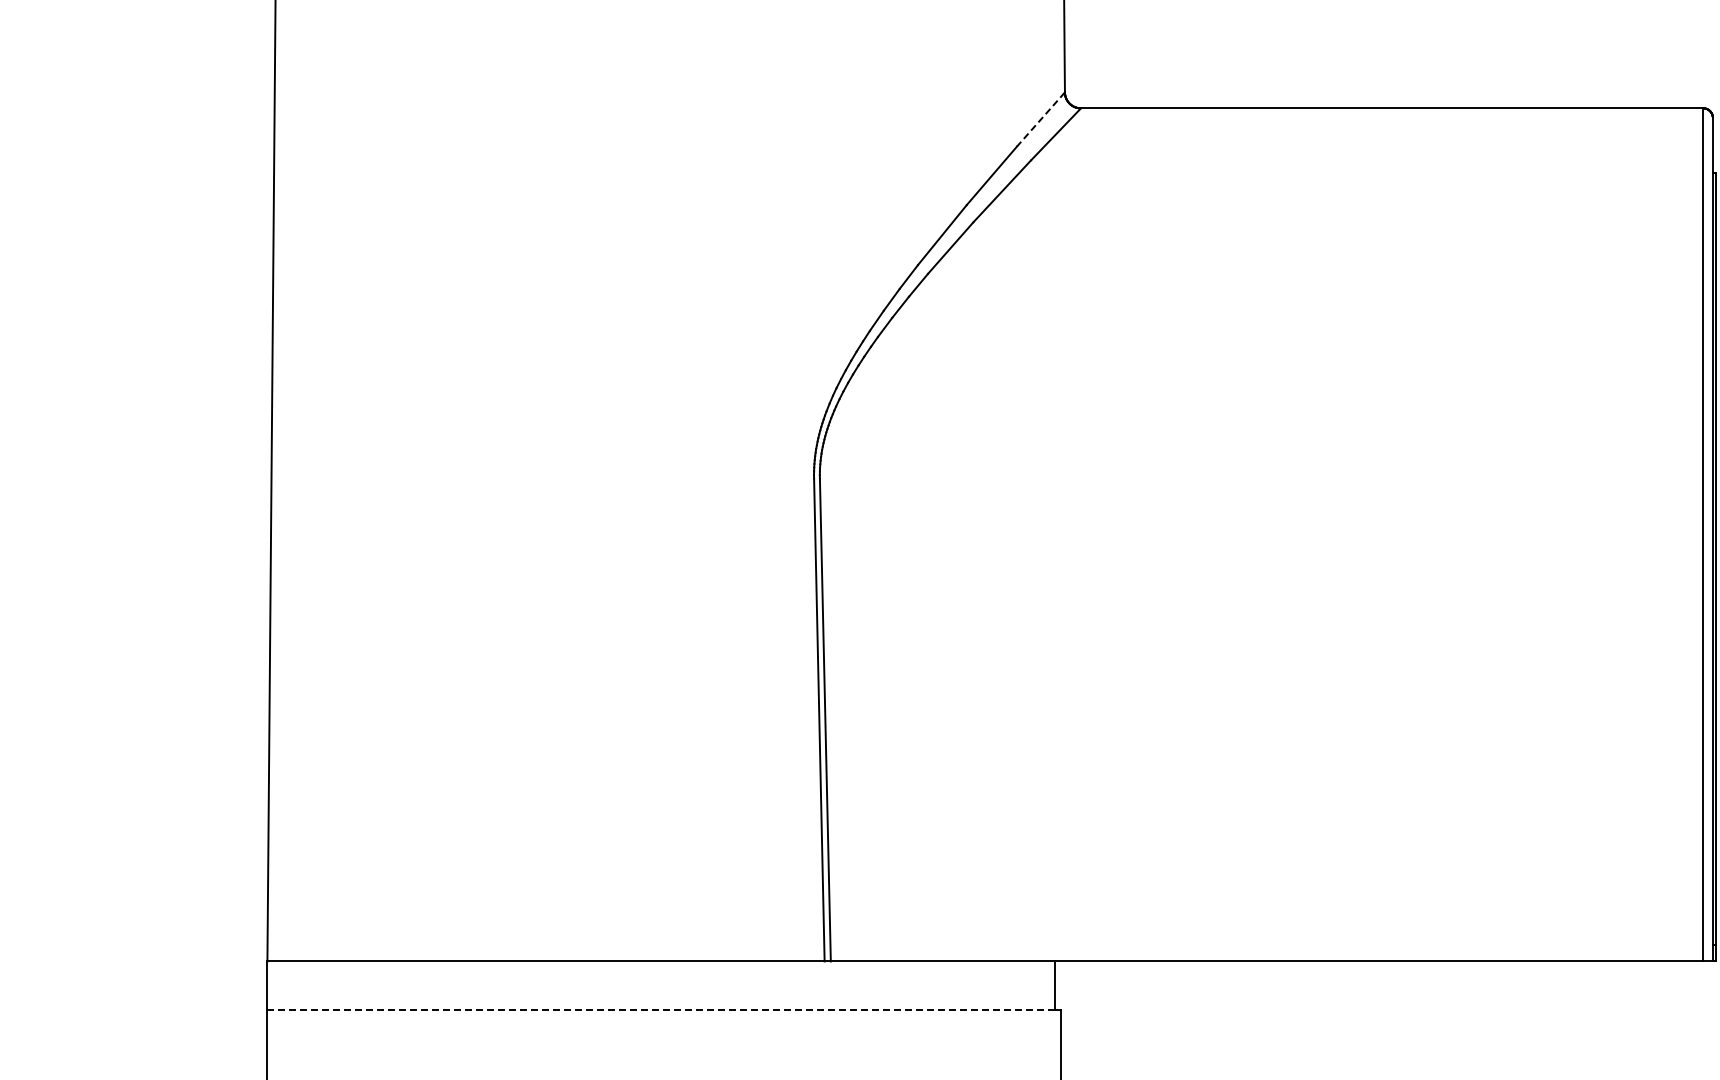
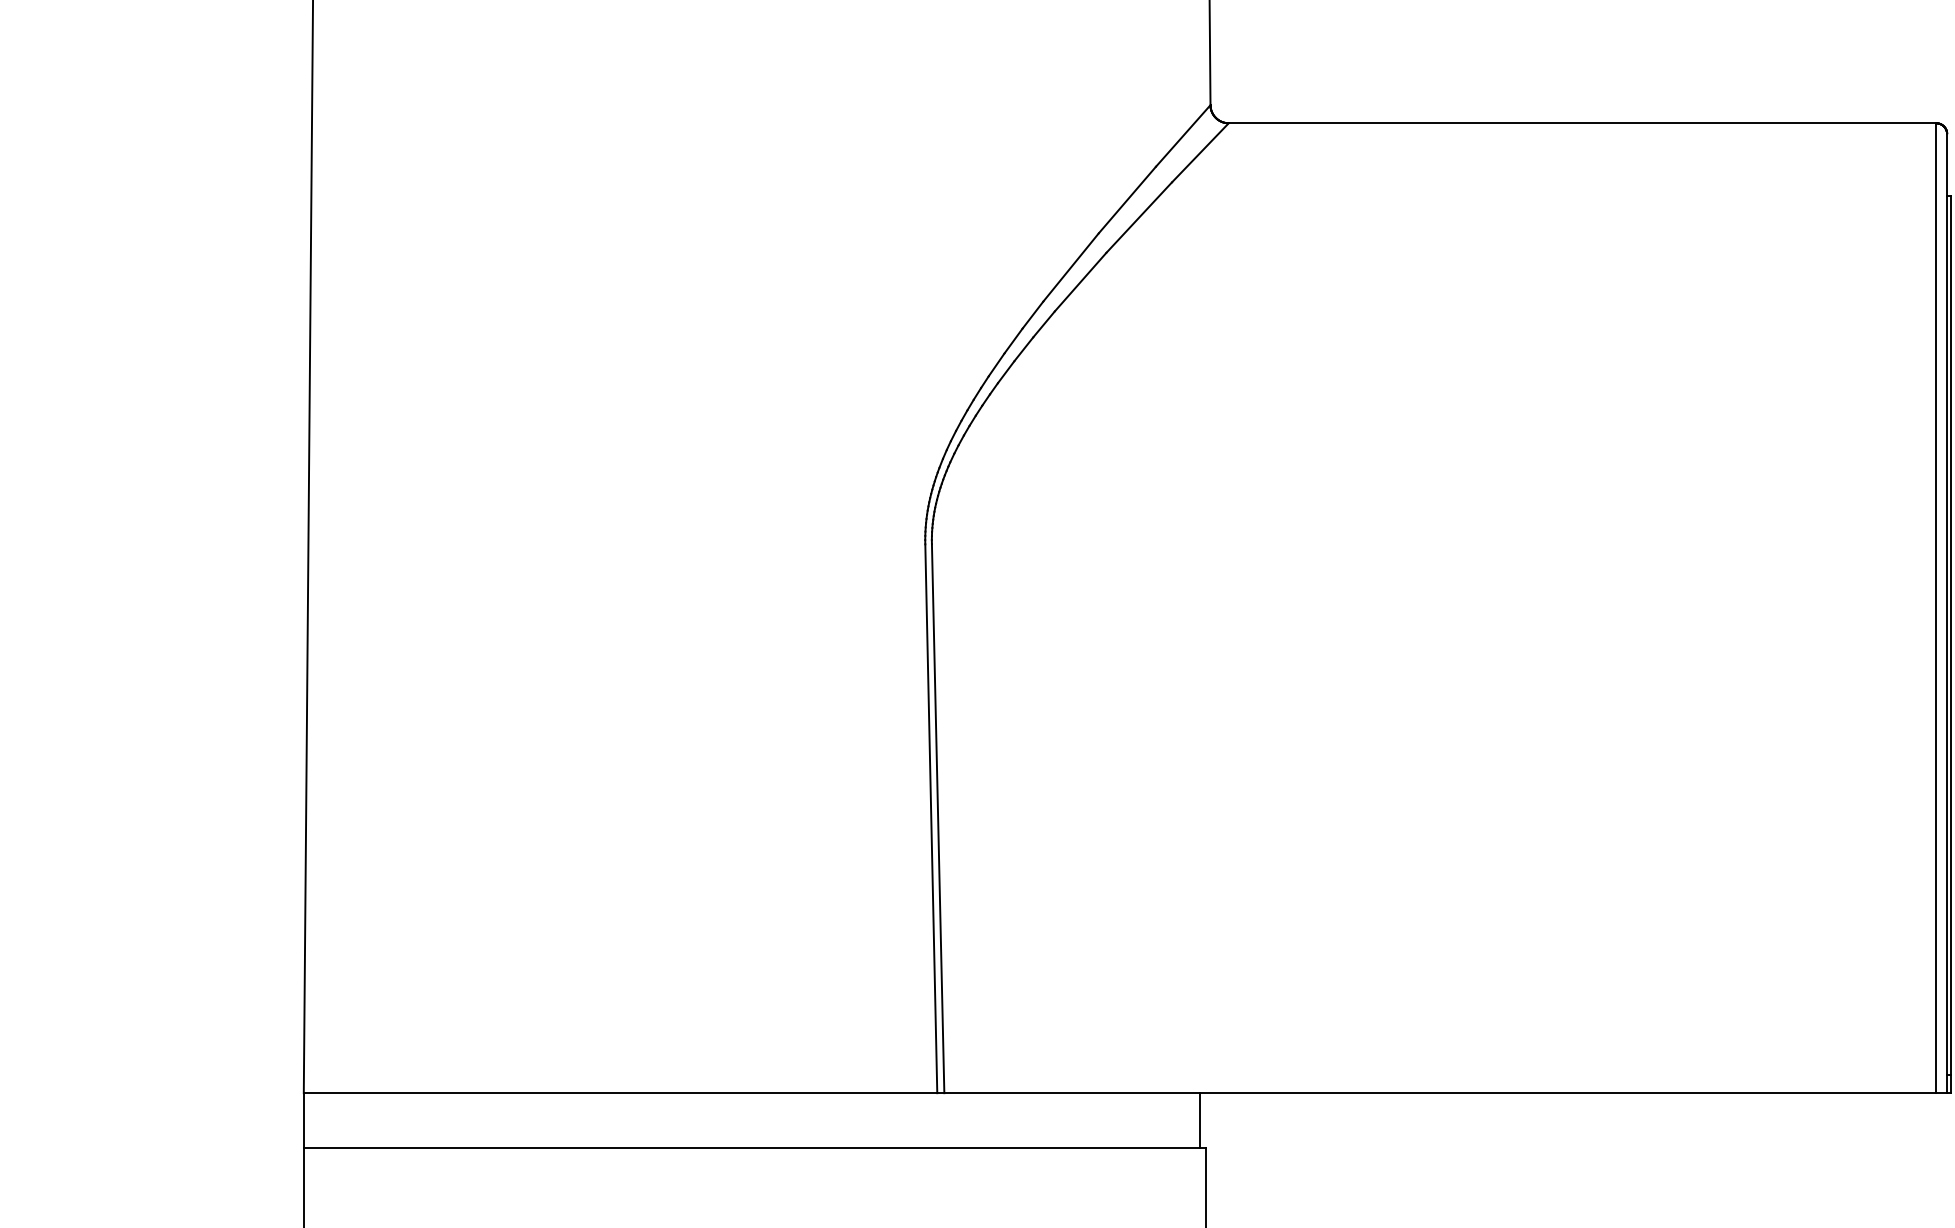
line: (1040, 119) -> (1182, 135), dashed -> solid
line: (660, 1009) -> (750, 1147), dashed -> solid

